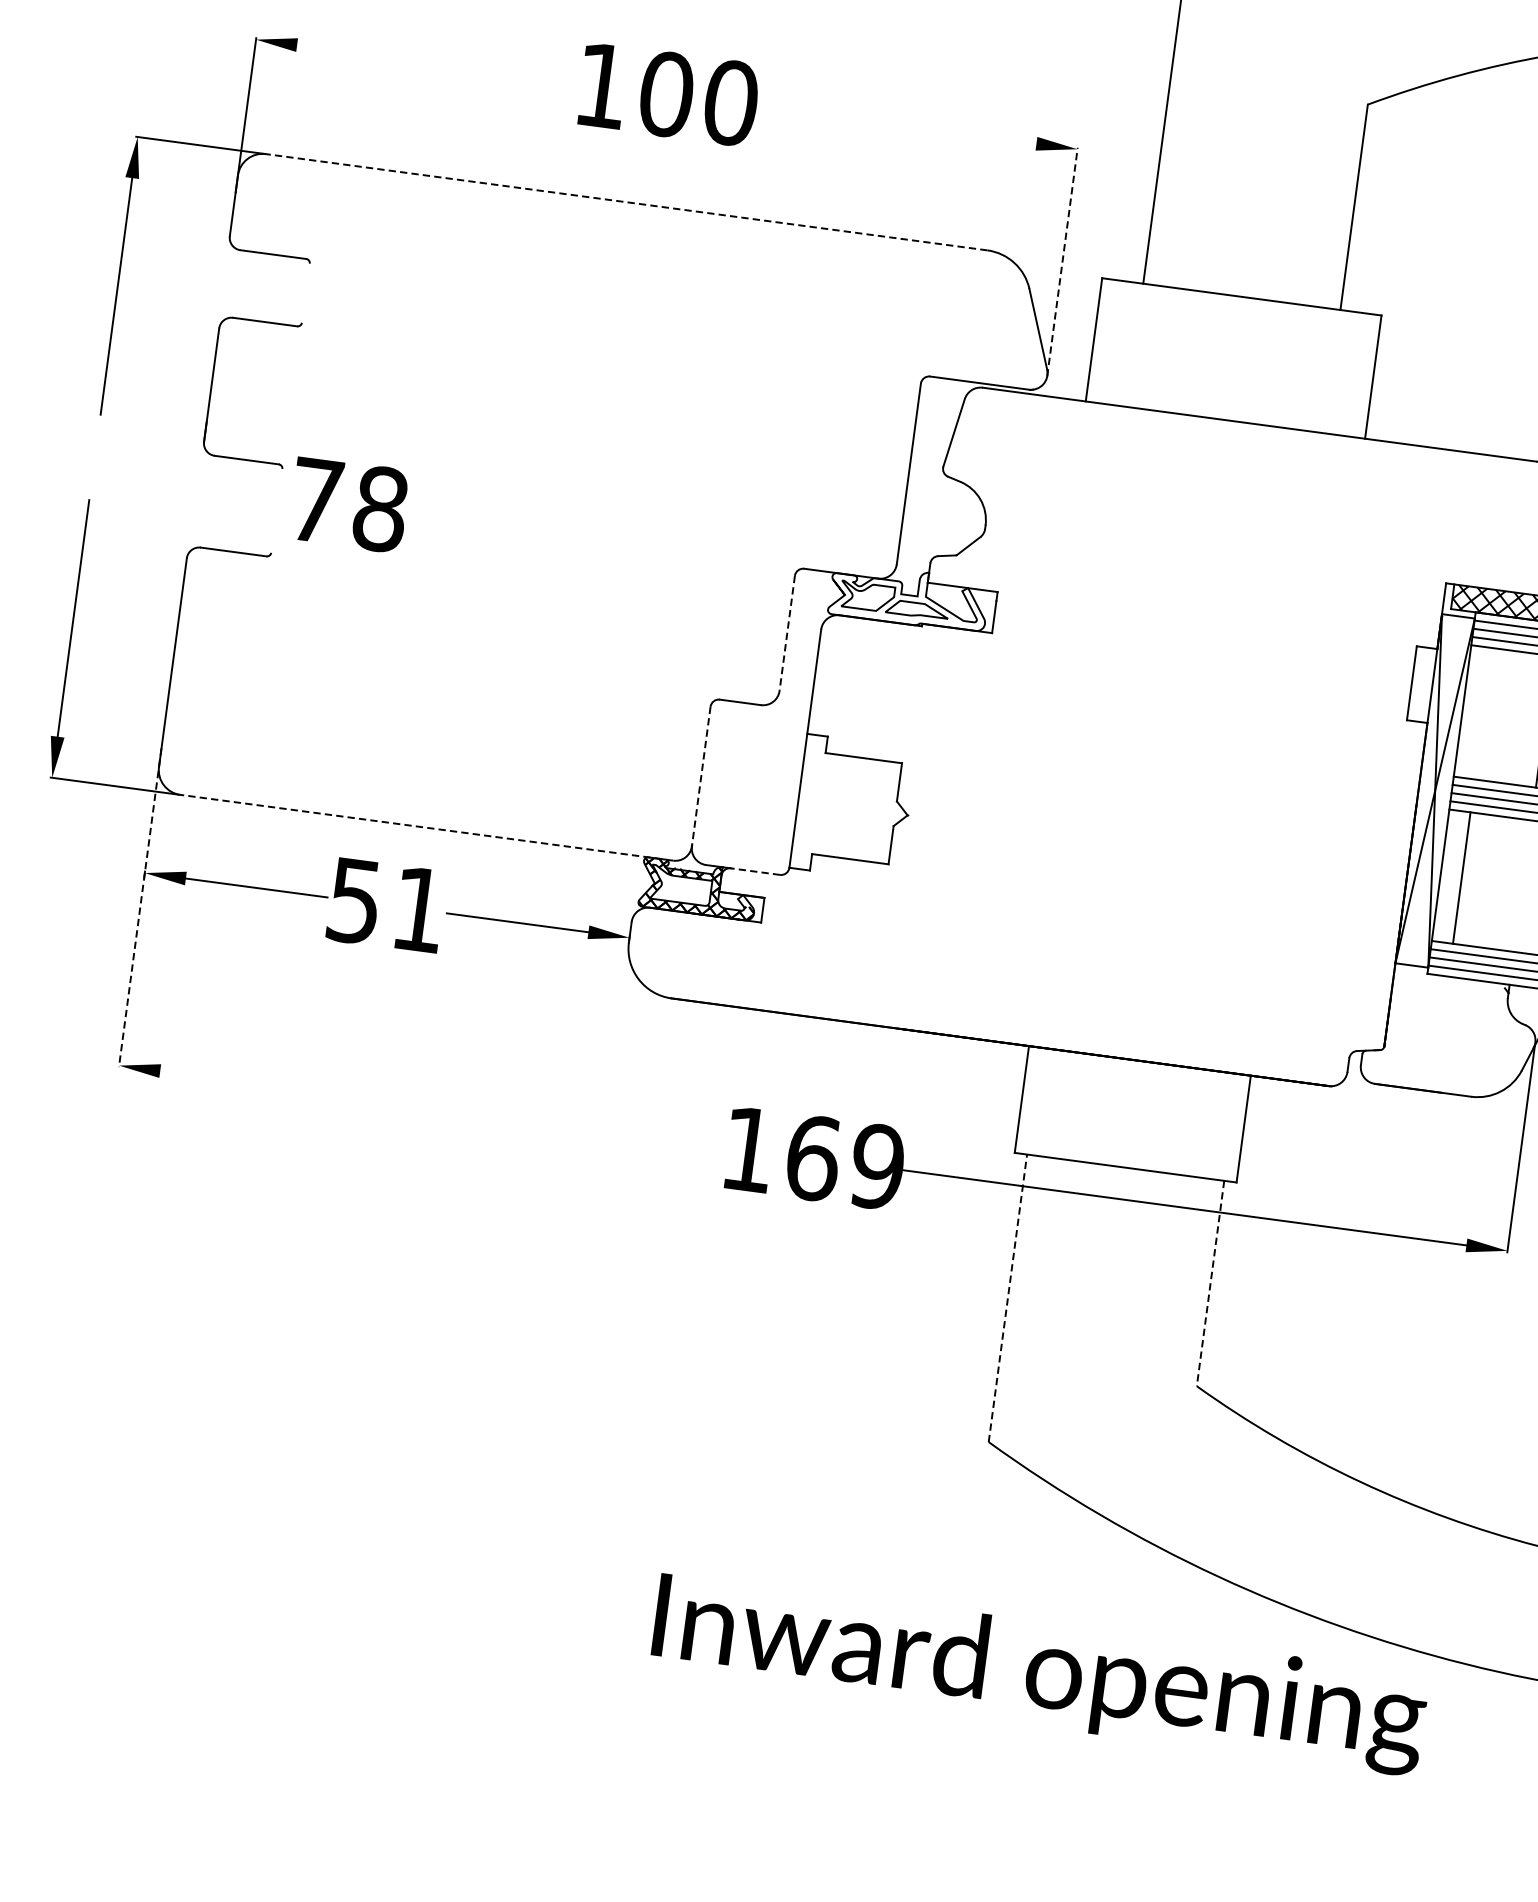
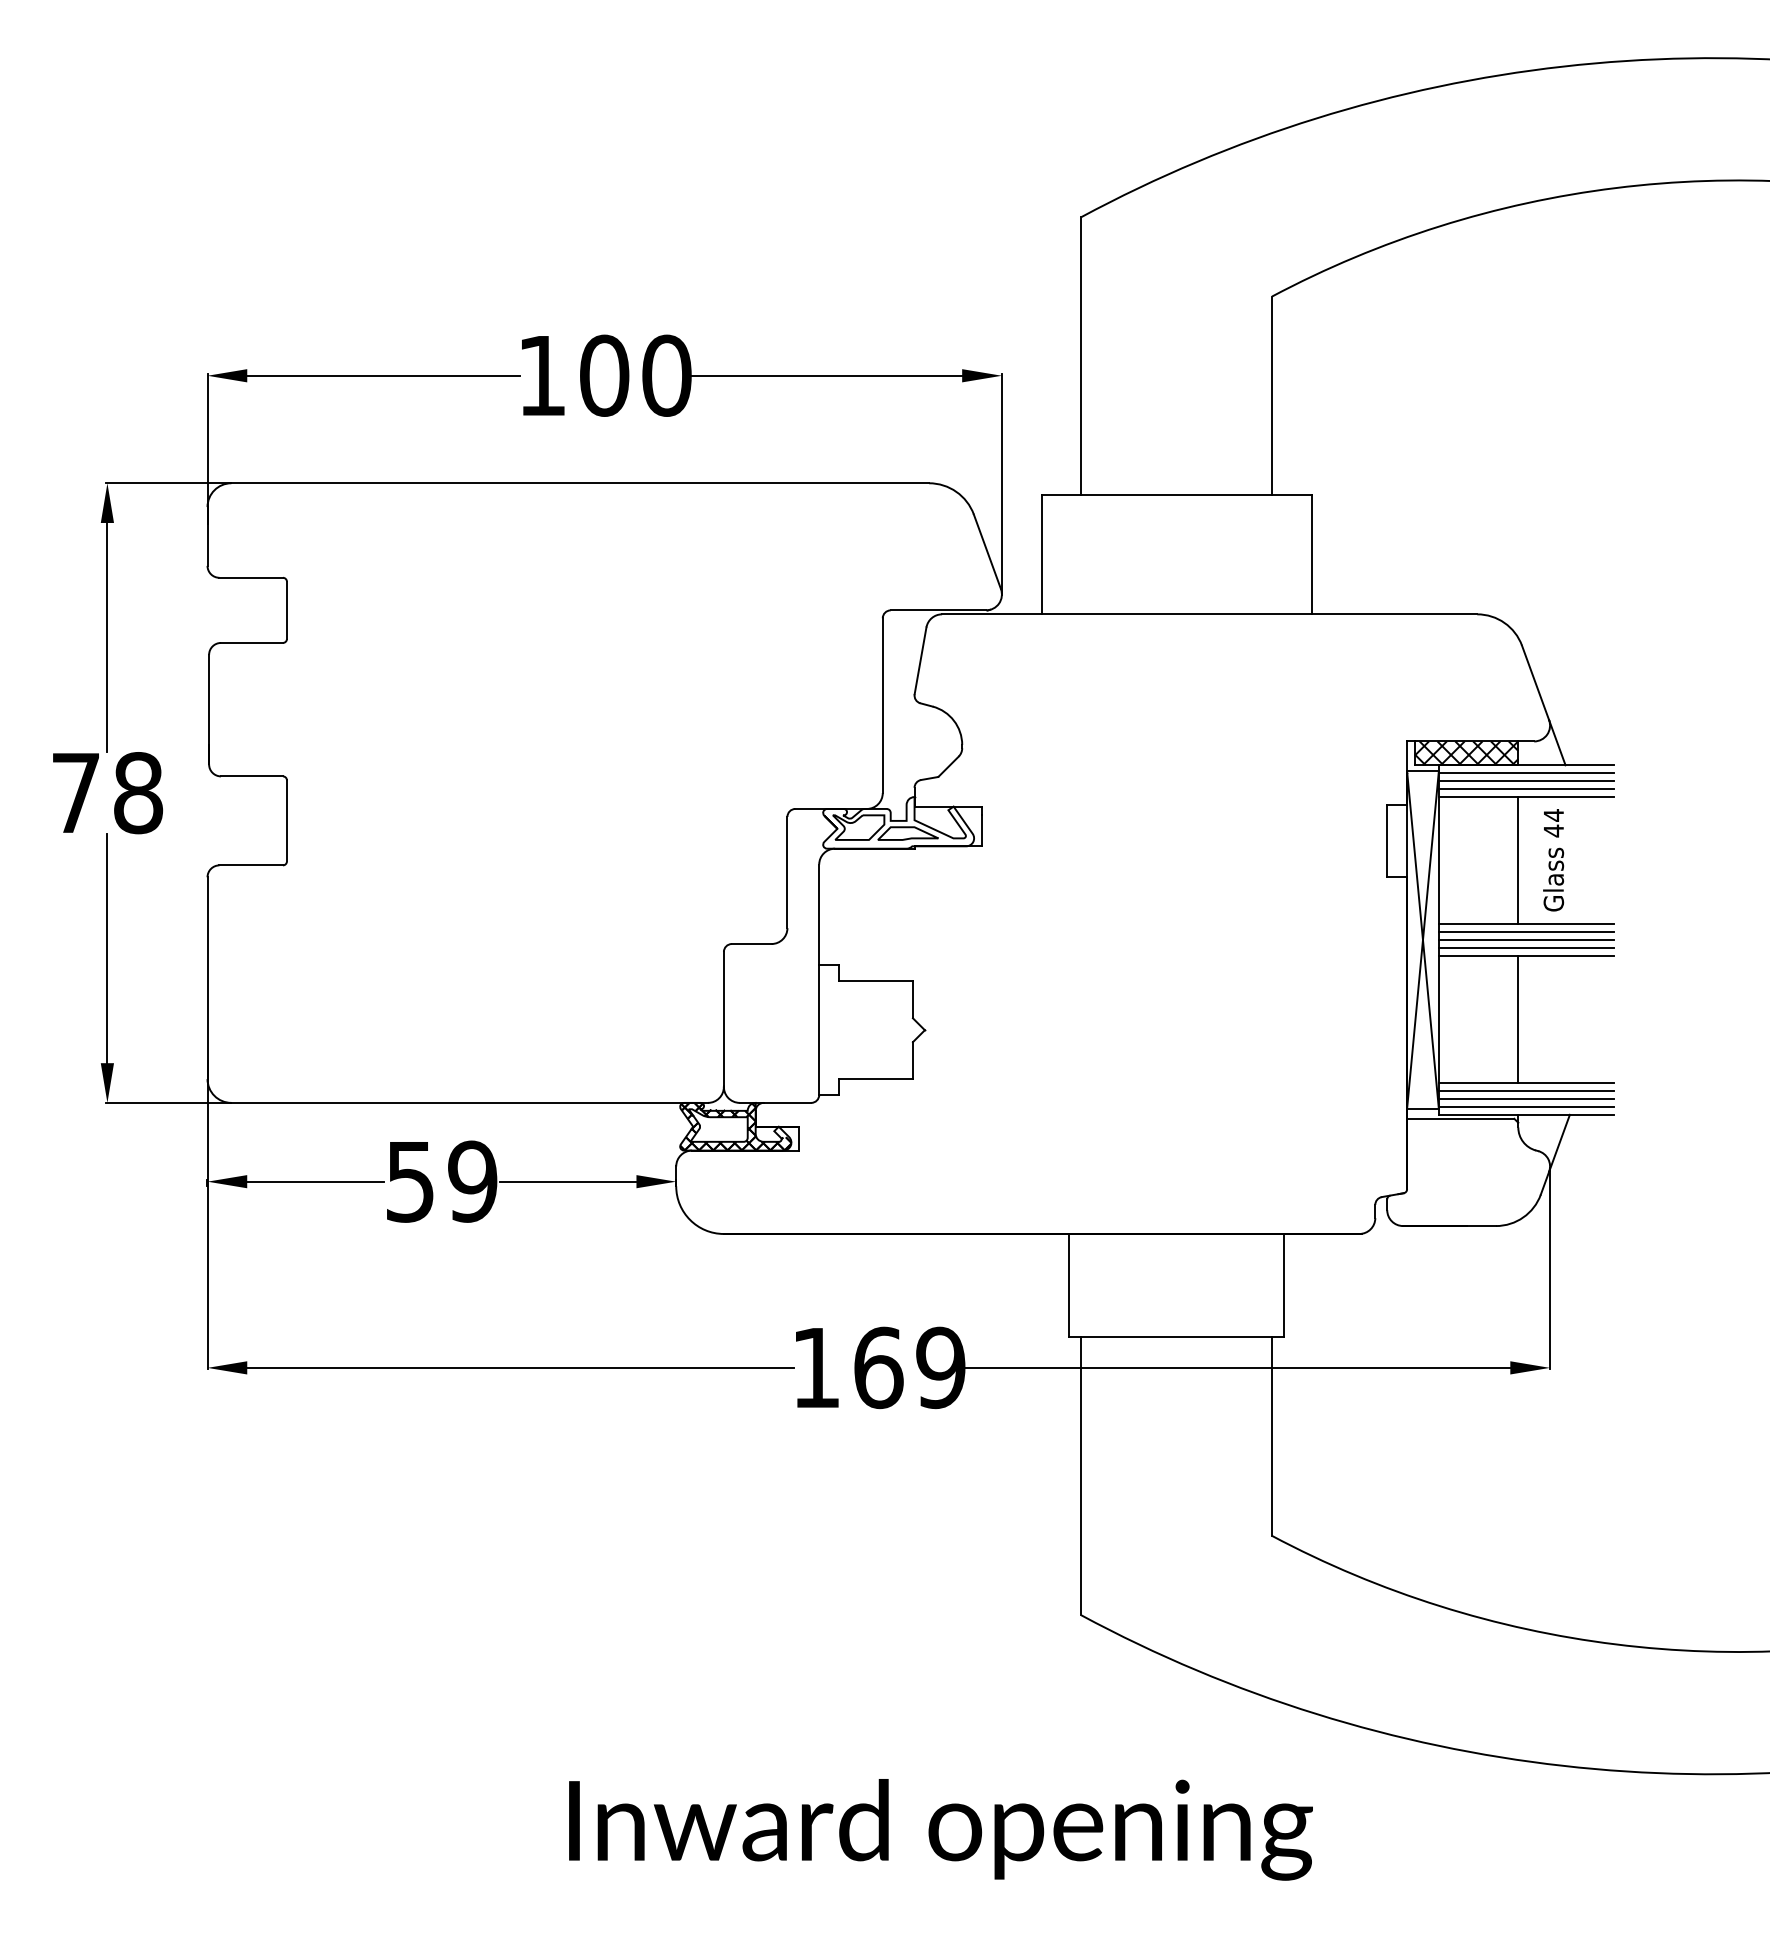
line: (438, 63) -> (383, 375), added
line: (895, 124) -> (825, 375), added
line: (626, 202) -> (580, 483), dashed -> solid
line: (1062, 261) -> (1001, 484), dashed -> solid
line: (305, 292) -> (286, 609), added
text: (348, 505) -> (107, 793), moved
line: (276, 510) -> (286, 820), added
line: (787, 633) -> (787, 872), dashed -> solid
line: (700, 776) -> (723, 1019), dashed -> solid
line: (426, 827) -> (469, 1102), dashed -> solid
line: (755, 871) -> (787, 1102), dashed -> solid
line: (1461, 878) -> (1518, 1019), moved
line: (140, 908) -> (207, 1215), dashed -> solid
text: (418, 909) -> (472, 1181), 51 -> 59
line: (1449, 980) -> (1460, 1118), added
line: (442, 1108) -> (520, 1367), added
line: (1210, 1284) -> (1272, 1437), dashed -> solid
line: (1008, 1297) -> (1081, 1475), dashed -> solid
text: (1038, 1674) -> (940, 1829), moved

